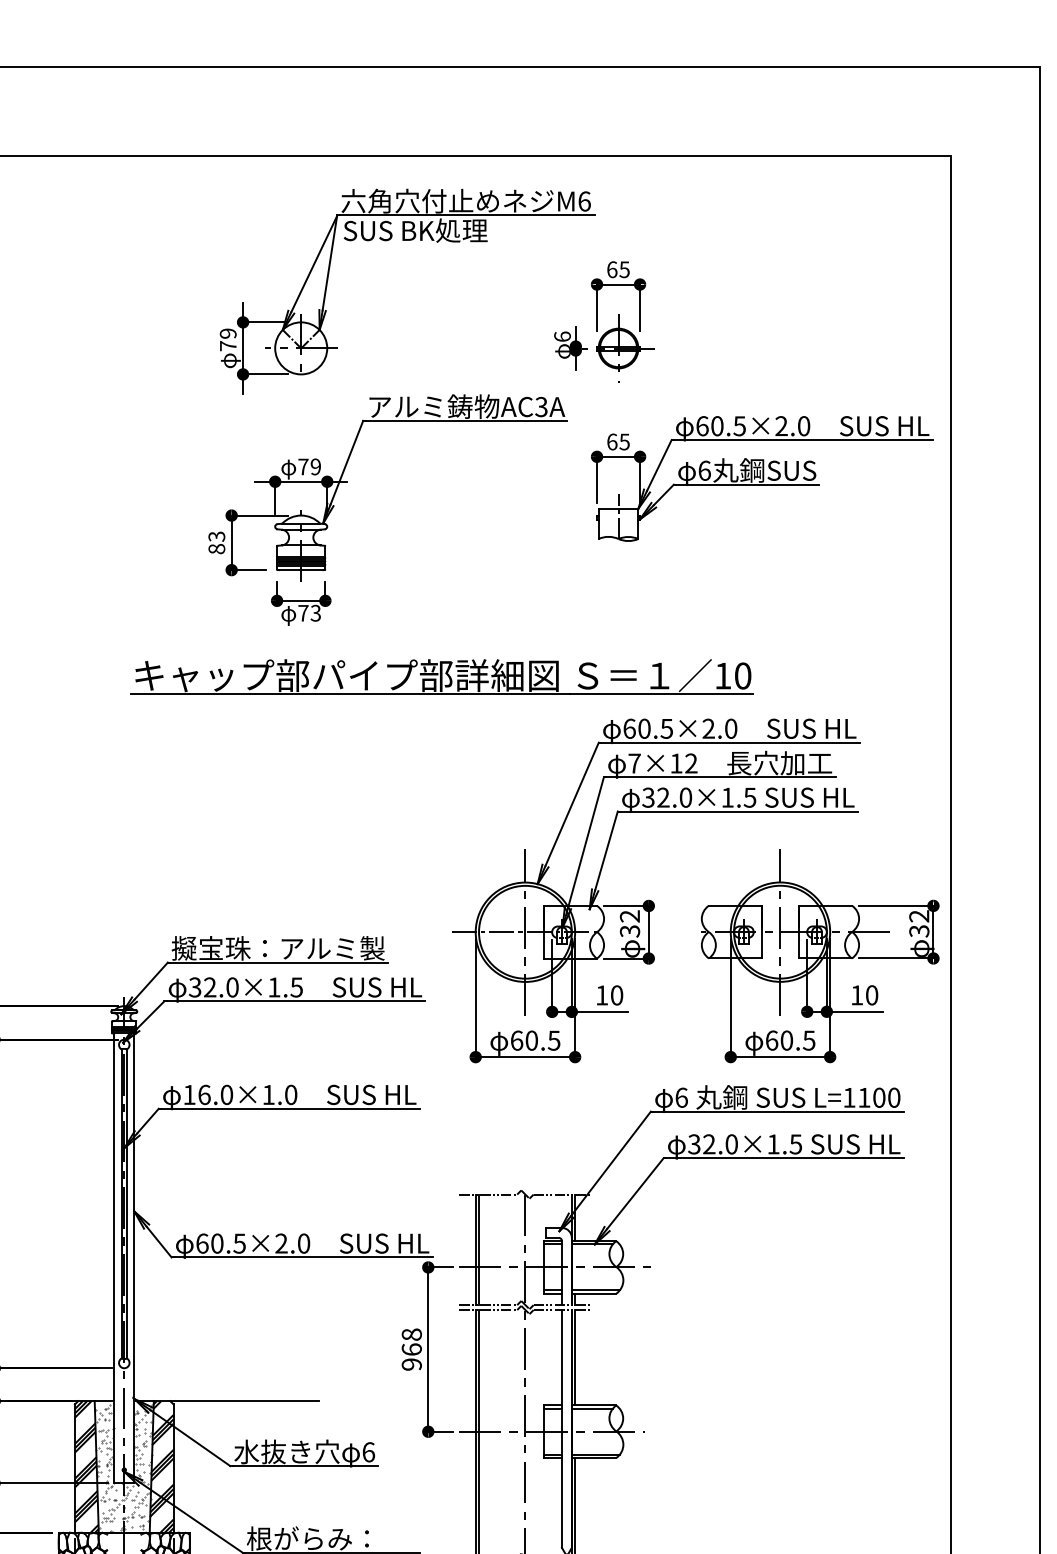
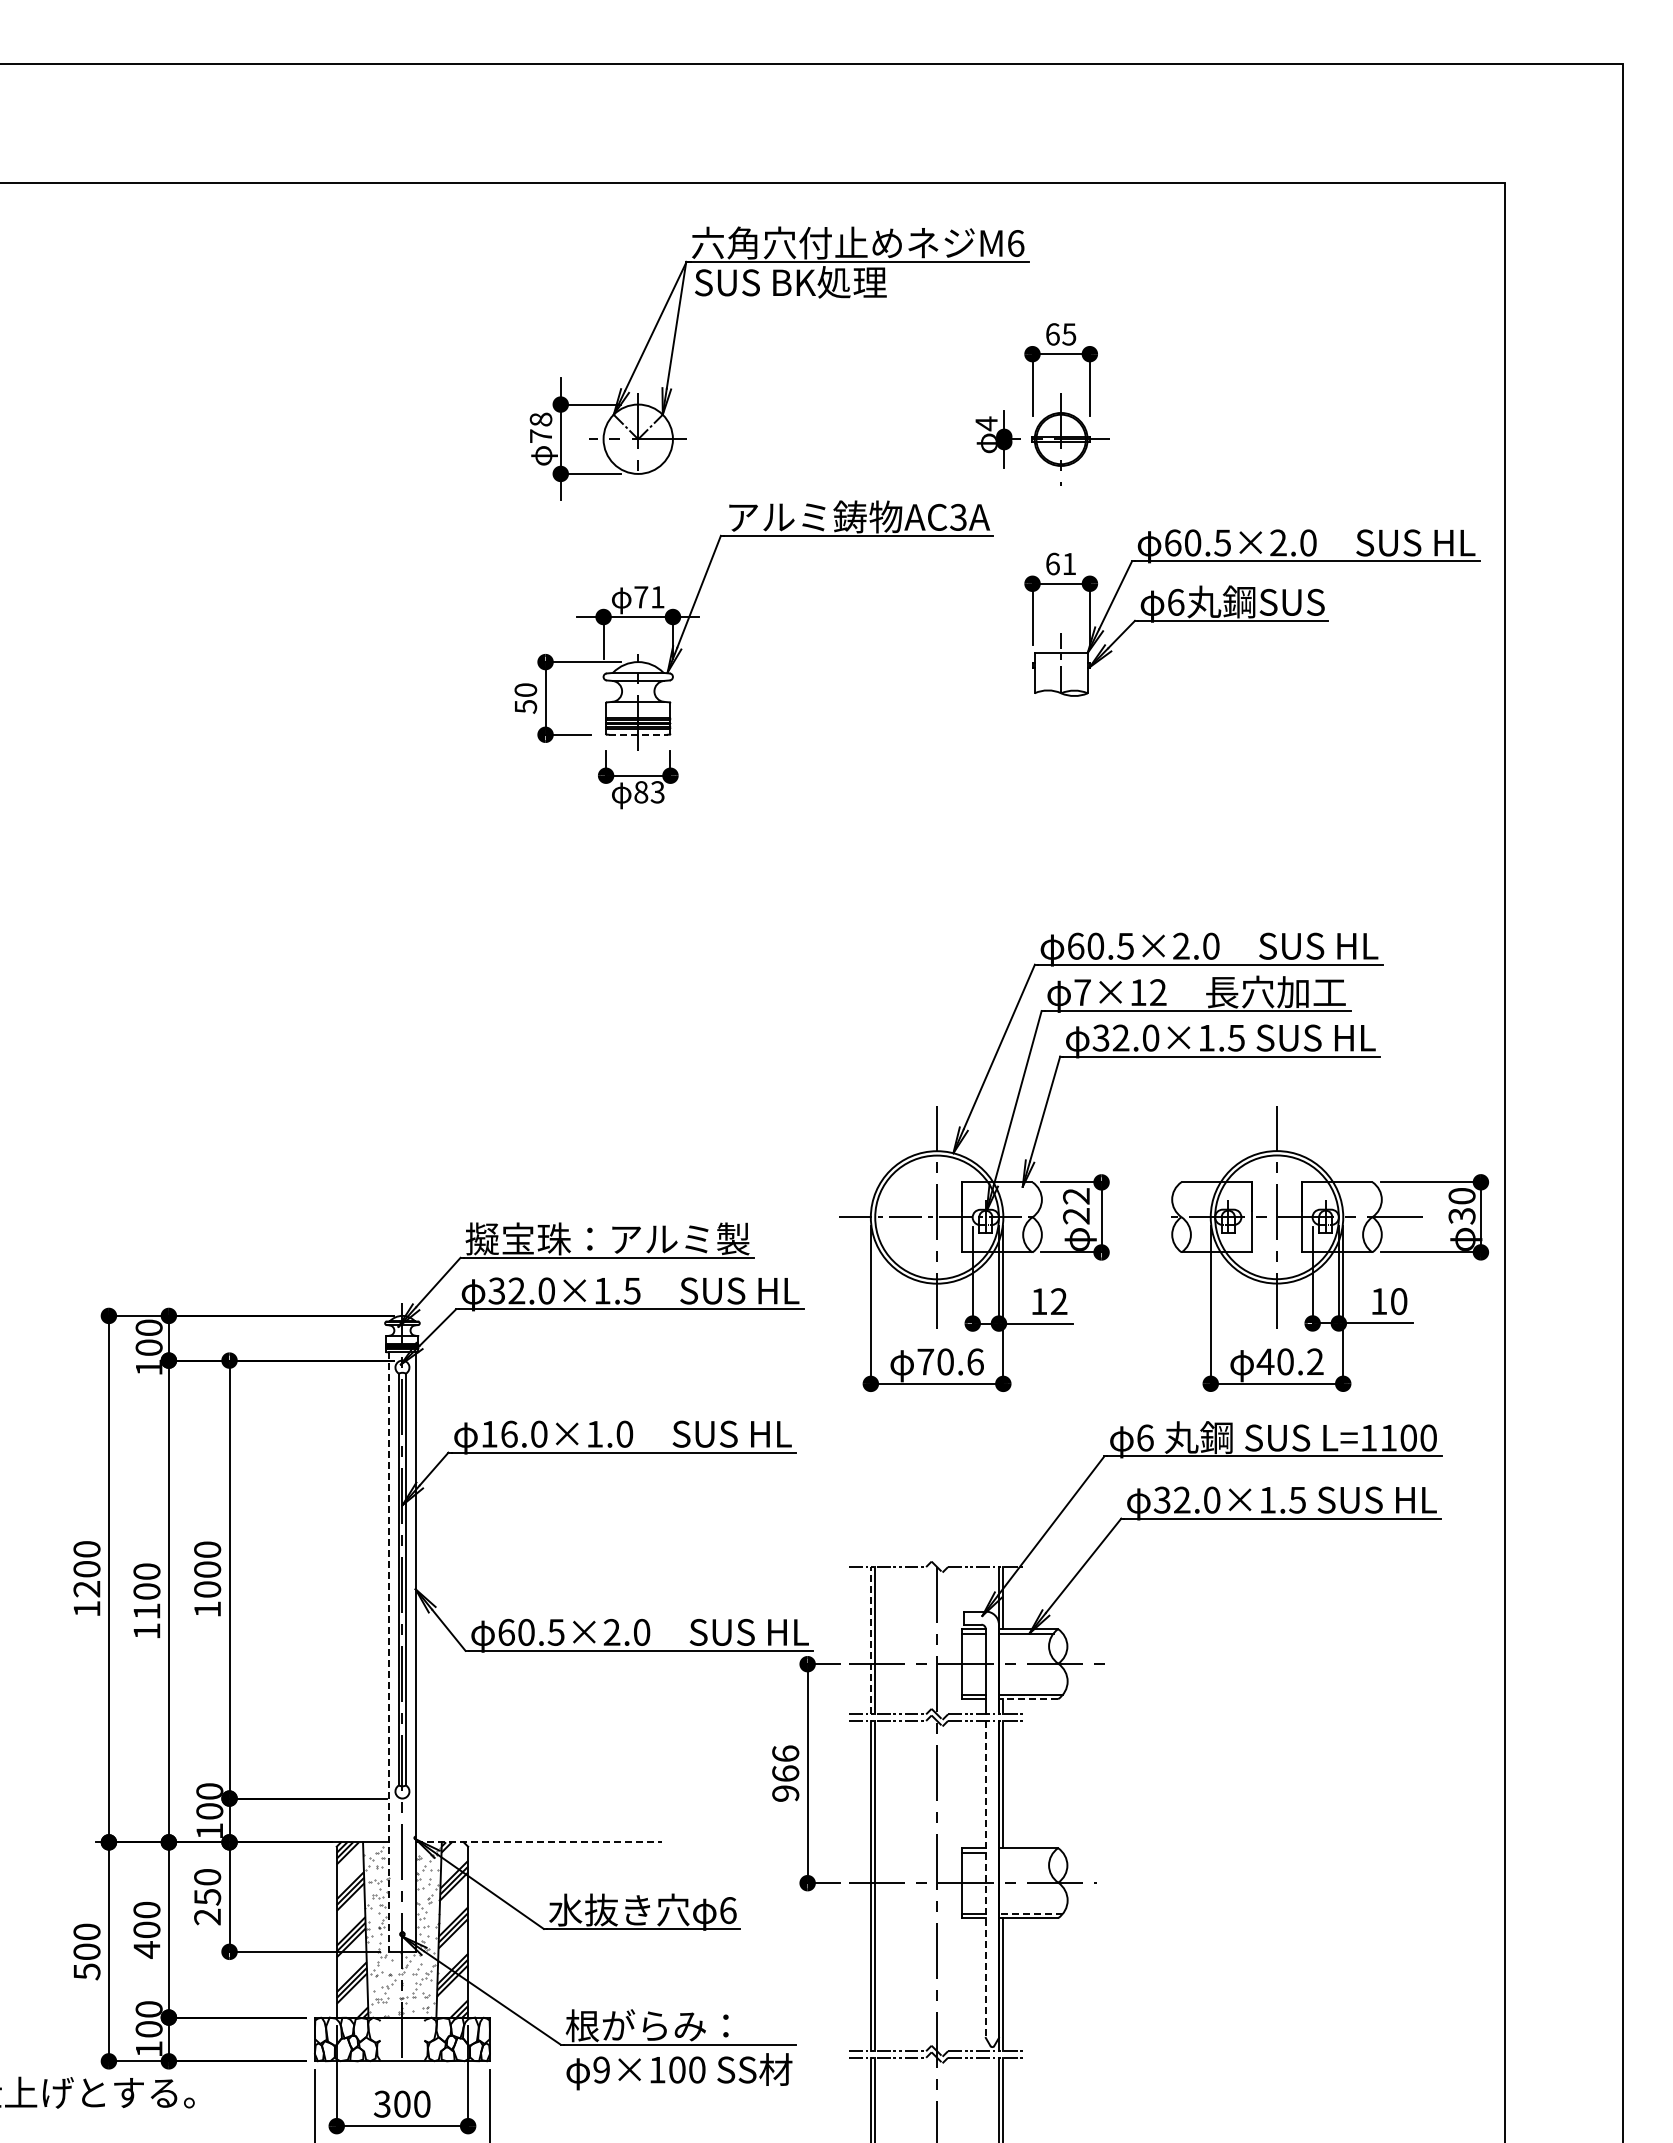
text: (227, 333) -> (540, 419), 79 -> 78
text: (562, 336) -> (986, 423), 6 -> 4
text: (624, 442) -> (1069, 564), 65 -> 61
text: (315, 467) -> (657, 597), 79 -> 71
text: (216, 542) -> (525, 698), 83 -> 50
line: (301, 569) -> (638, 734), solid -> dashed
text: (303, 613) -> (641, 792), 73 -> 83
part: (442, 677) -> (826, 877), removed
text: (918, 916) -> (1461, 1196), 32 -> 30
text: (630, 931) -> (1076, 1216), 32 -> 22
text: (617, 995) -> (1059, 1301), 10 -> 12
text: (535, 1040) -> (950, 1361), 60.5 -> 70.6
text: (789, 1040) -> (1289, 1361), 60.5 -> 40.2
line: (475, 1249) -> (870, 1640), solid -> dashed
line: (114, 1258) -> (389, 1652), solid -> dashed
line: (594, 1293) -> (1028, 1699), solid -> dashed
text: (411, 1334) -> (785, 1753), 968 -> 966
line: (227, 1401) -> (539, 1842), solid -> dashed
line: (591, 1408) -> (1025, 1852), removed
line: (561, 1429) -> (985, 1879), solid -> dashed
line: (595, 1454) -> (1030, 1913), solid -> dashed

